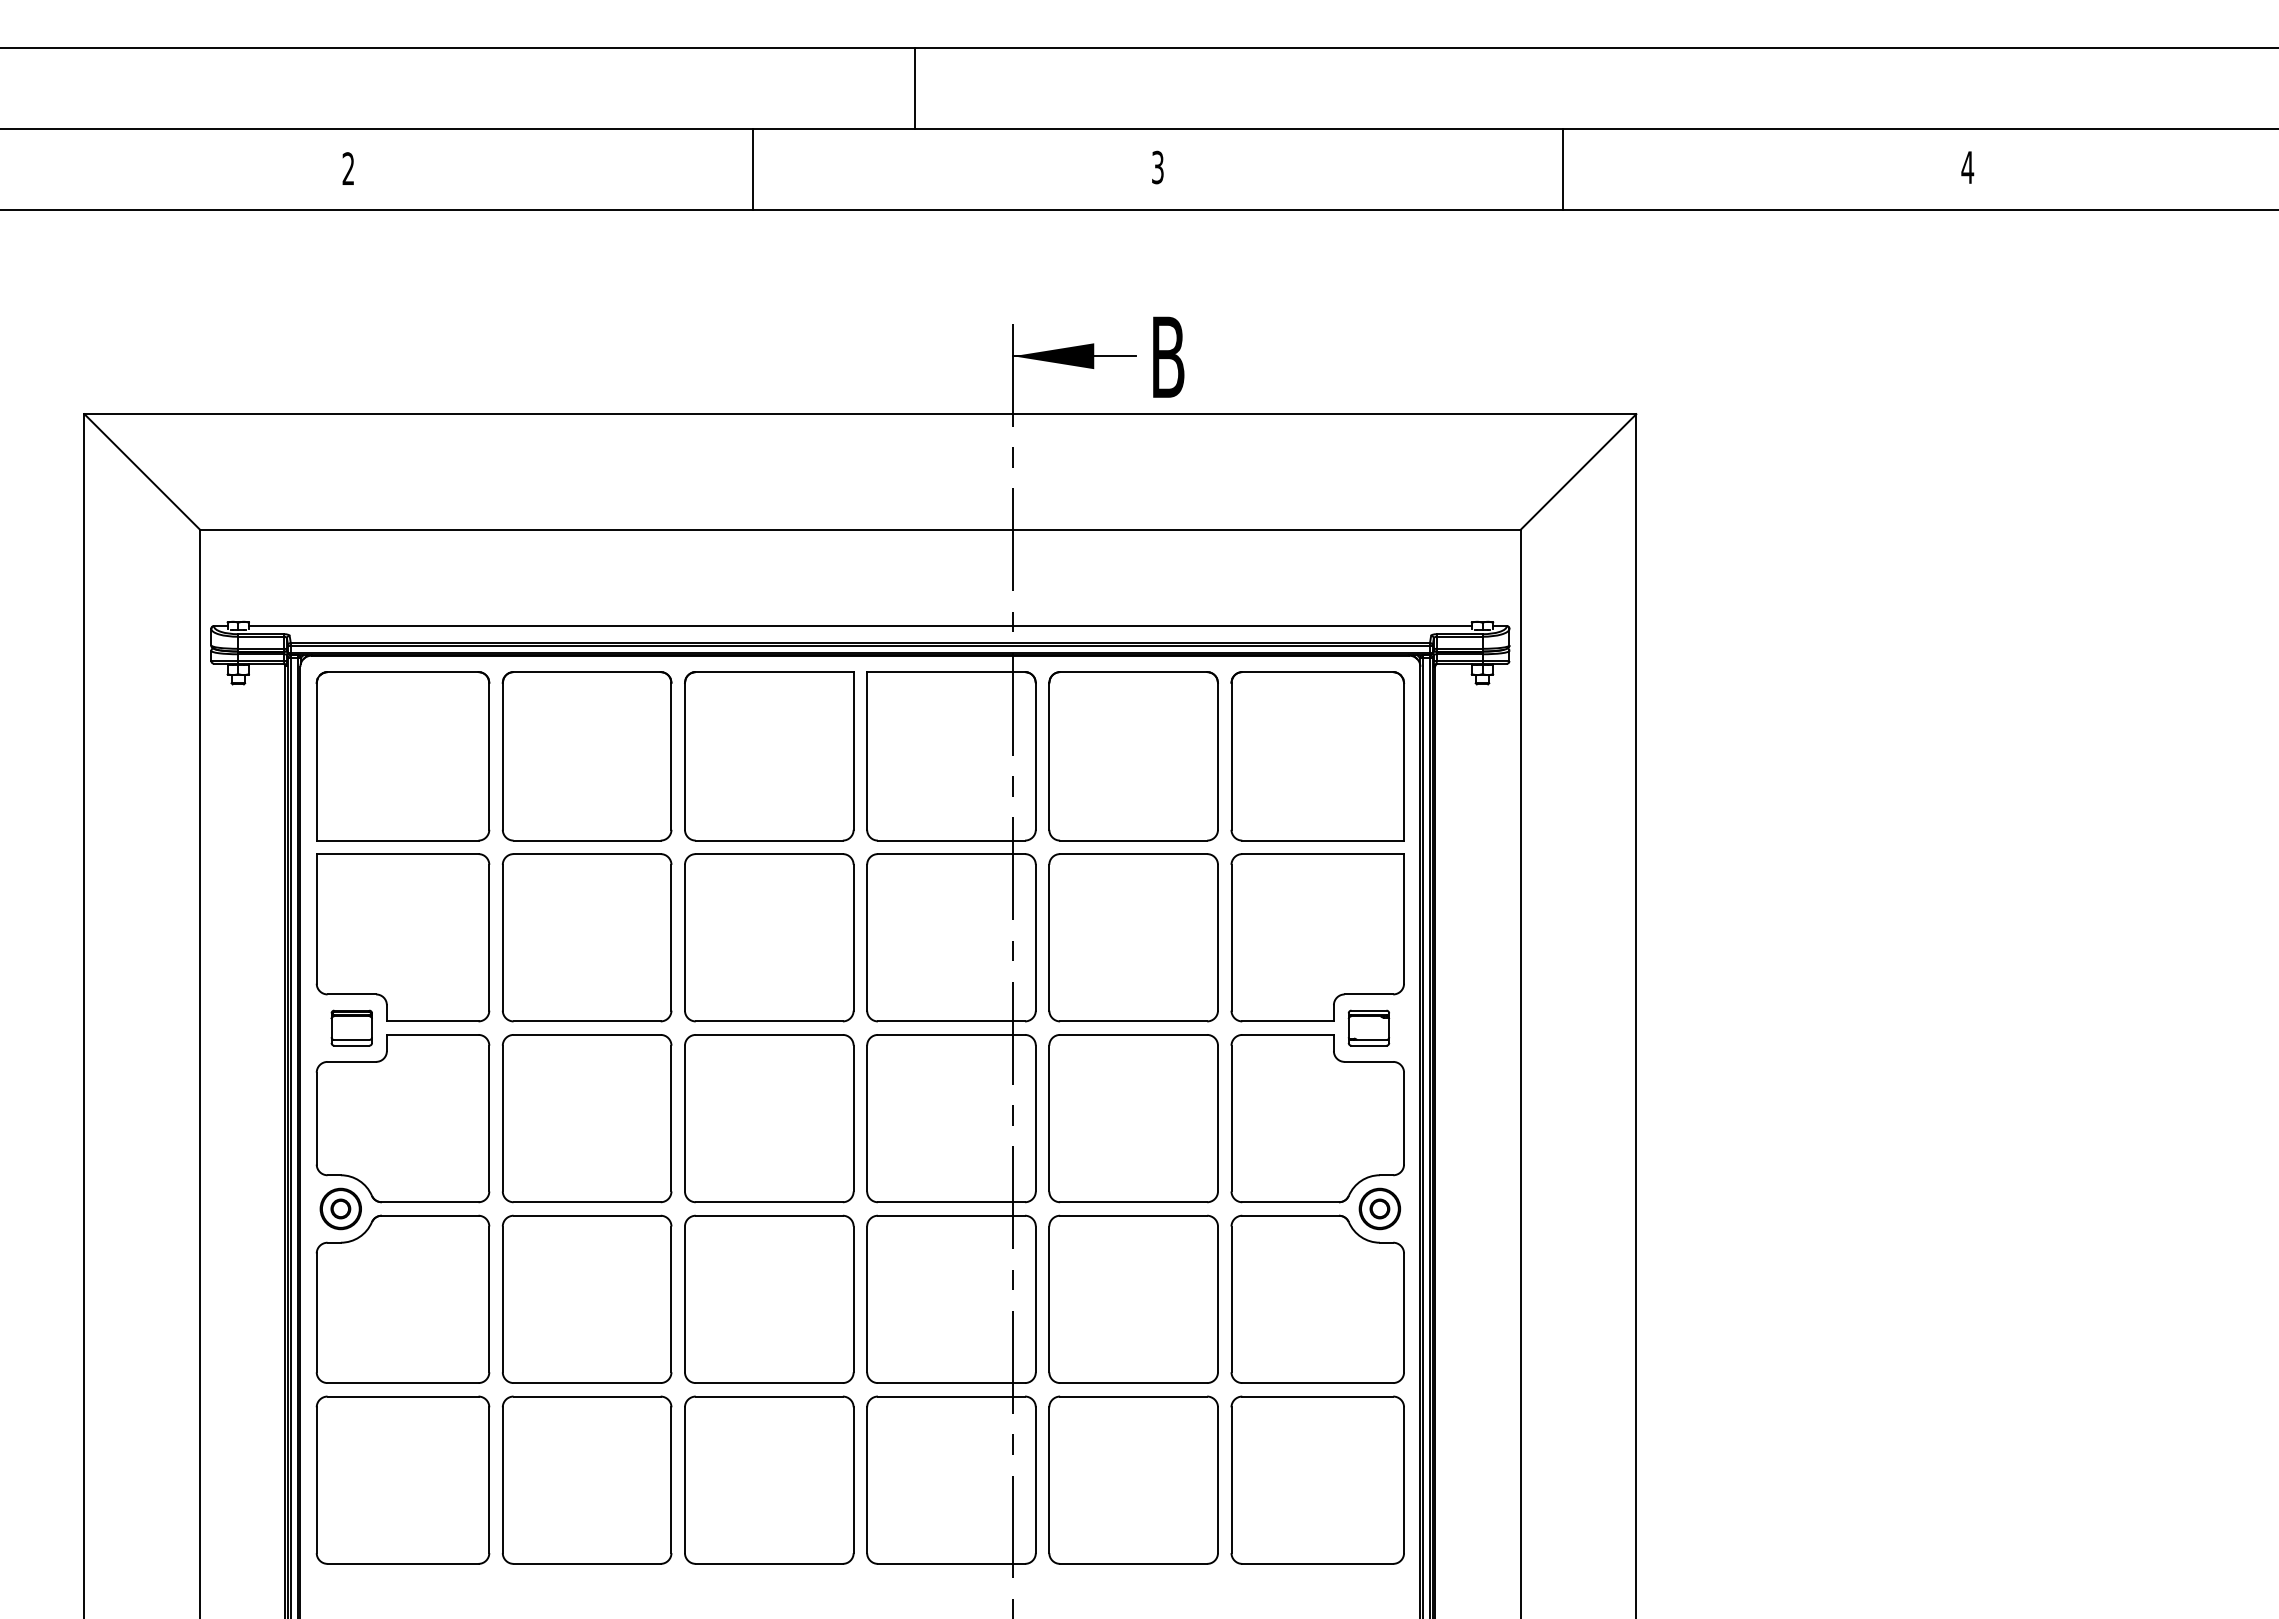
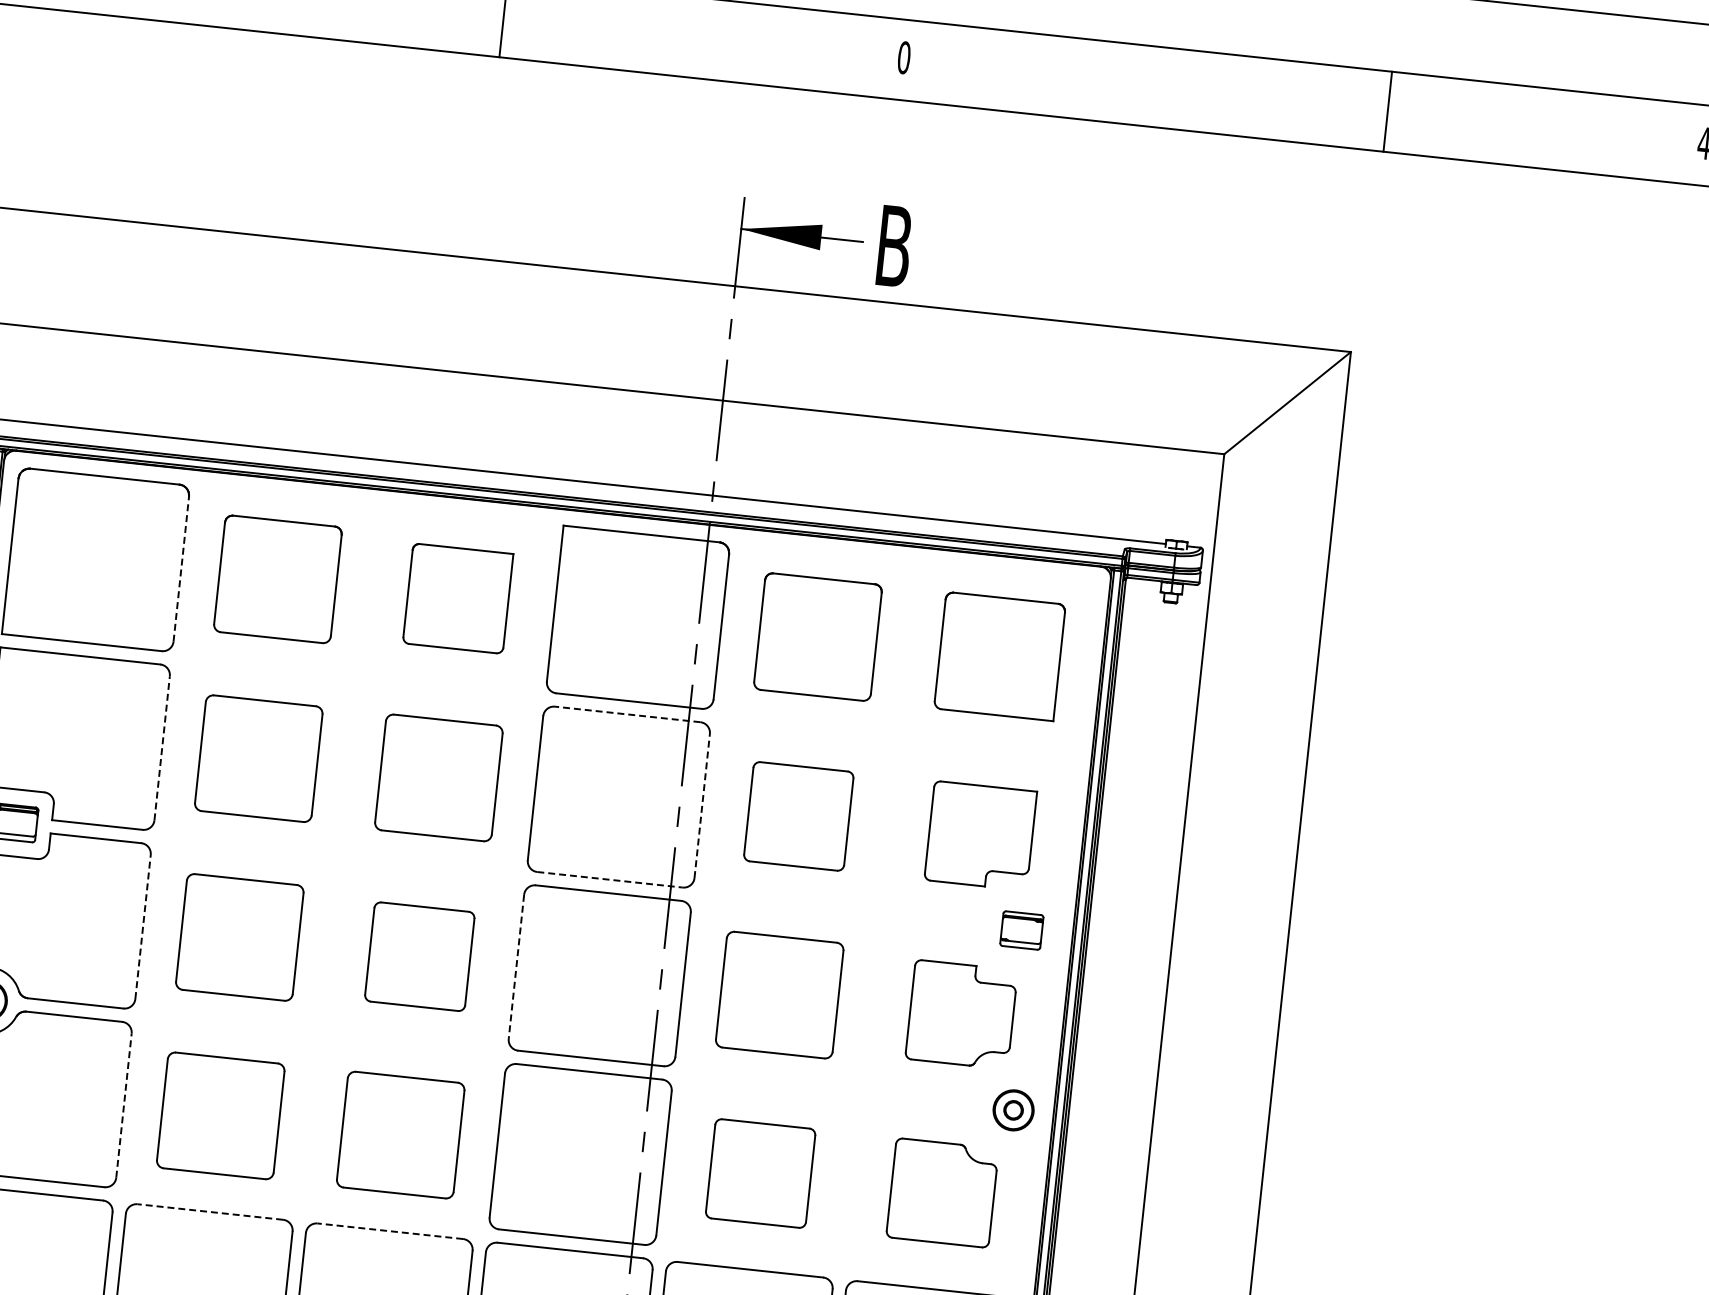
text: (1157, 167) -> (903, 57), 3 -> 0
line: (1562, 169) -> (1387, 111), moved
line: (489, 755) -> (181, 568), solid -> dashed
part: (586, 756) -> (277, 579), size x0.7
part: (769, 756) -> (458, 598), size x0.6
part: (1133, 756) -> (817, 637), size x0.7
part: (1317, 756) -> (999, 656), size x0.7
line: (951, 854) -> (627, 714), solid -> dashed
line: (489, 937) -> (162, 748), solid -> dashed
part: (586, 937) -> (258, 758), size x0.7
part: (769, 937) -> (439, 777), size x0.7
line: (1035, 937) -> (701, 805), solid -> dashed
part: (1133, 937) -> (798, 816), size x0.6
part: (1317, 937) -> (980, 835), size x0.6
line: (951, 1021) -> (610, 879), solid -> dashed
line: (489, 1118) -> (143, 926), solid -> dashed
part: (587, 1118) -> (240, 937), size x0.7
part: (769, 1118) -> (419, 956), size x0.6
line: (867, 1118) -> (516, 966), solid -> dashed
part: (1133, 1118) -> (779, 994), size x0.7
part: (1317, 1118) -> (961, 1014), size x0.6
part: (587, 1298) -> (221, 1115), size x0.7
part: (769, 1298) -> (400, 1134), size x0.7
part: (1133, 1298) -> (760, 1172), size x0.6
part: (1317, 1298) -> (942, 1192), size x0.6
line: (489, 1299) -> (124, 1105), solid -> dashed
line: (587, 1396) -> (210, 1211), solid -> dashed
line: (769, 1396) -> (390, 1231), solid -> dashed

